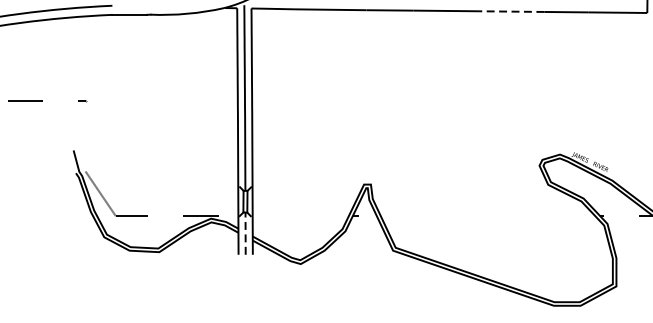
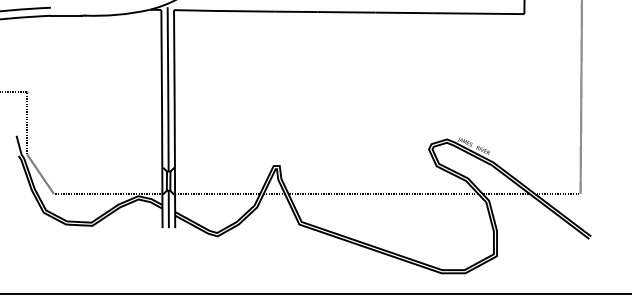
line: (511, 11) -> (404, 12), dashed -> solid
line: (85, 135) -> (27, 122), added
line: (300, 215) -> (217, 193), added
line: (488, 215) -> (383, 193), added
line: (245, 233) -> (168, 209), dashed -> solid

